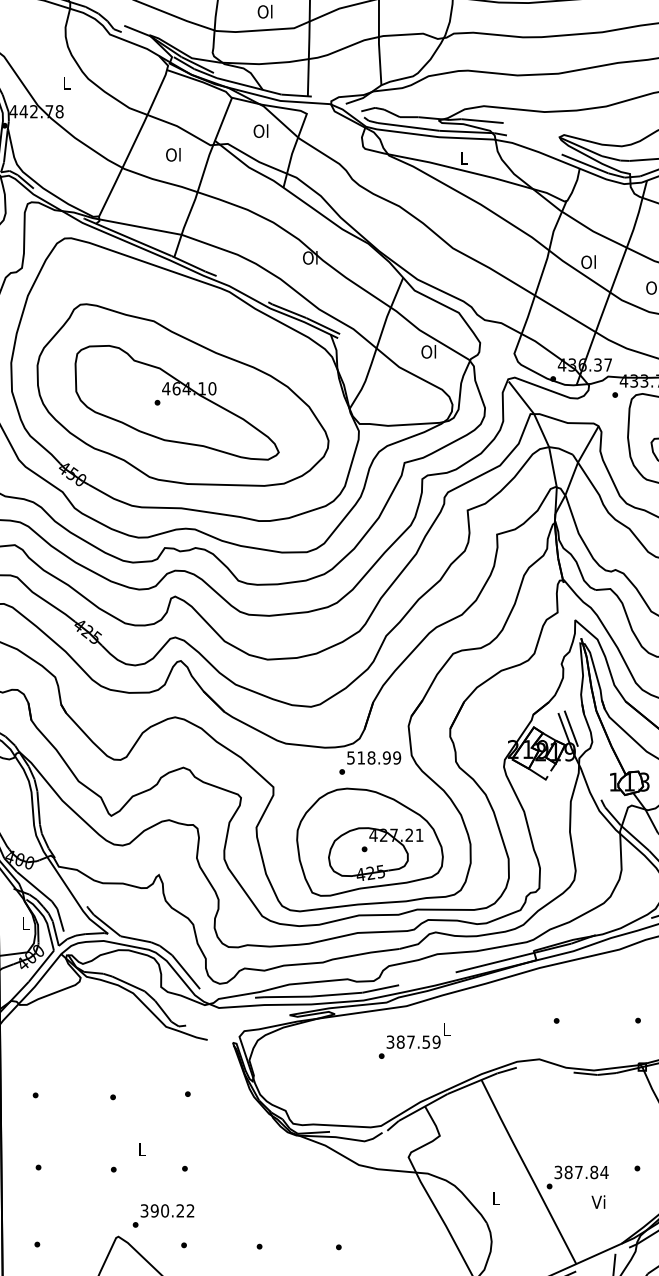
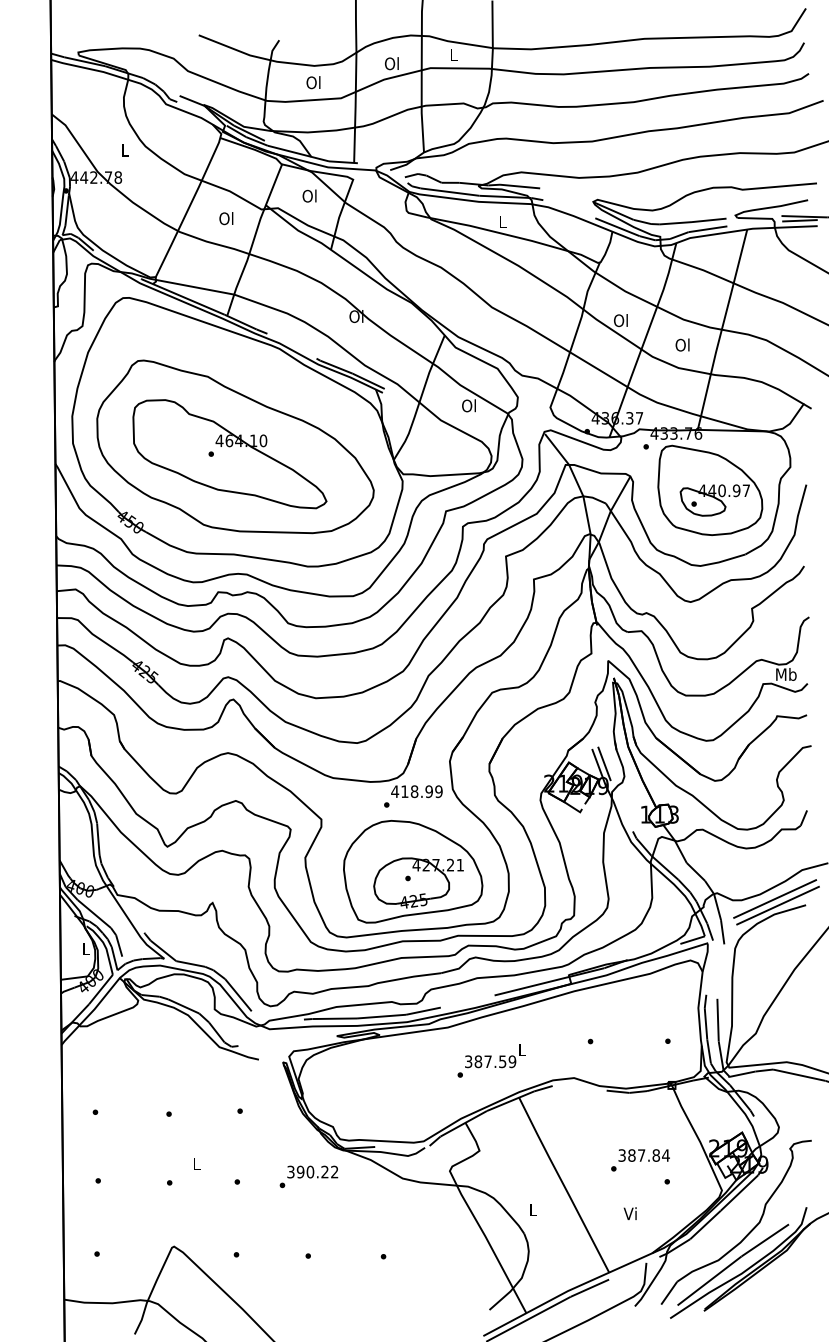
text: (351, 757) -> (395, 791), 518.99 -> 418.99
text: (414, 1040) -> (491, 1060), moved
text: (577, 1177) -> (640, 1160), moved
text: (163, 1215) -> (308, 1176), moved

